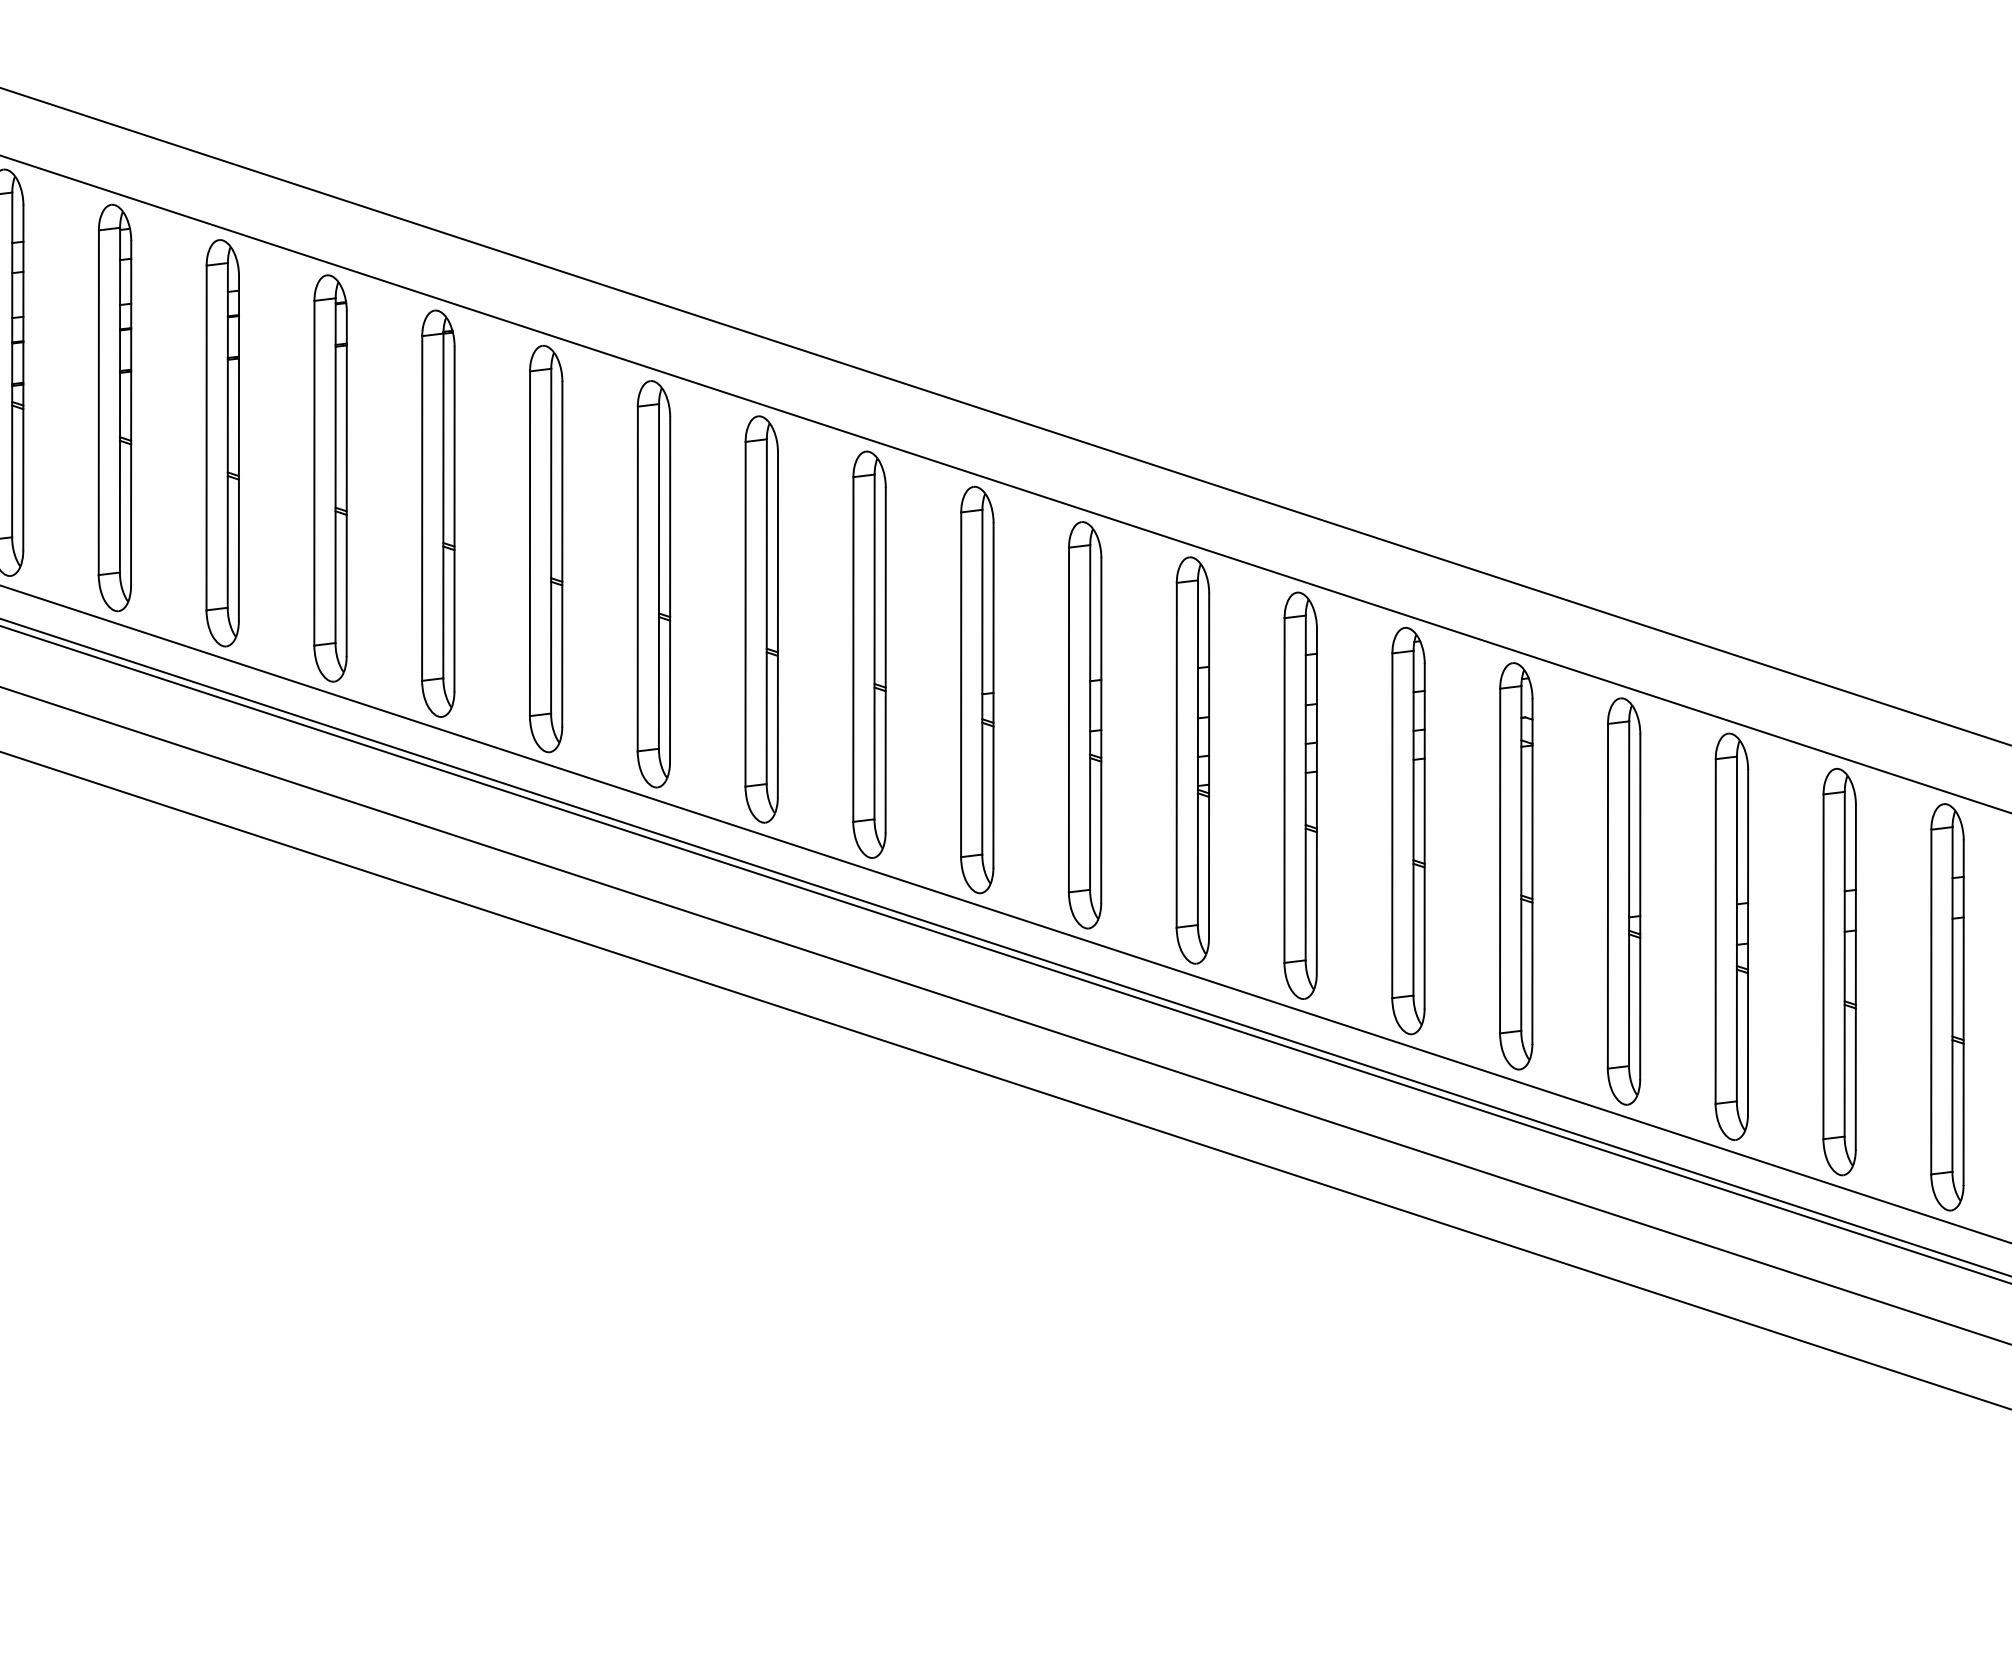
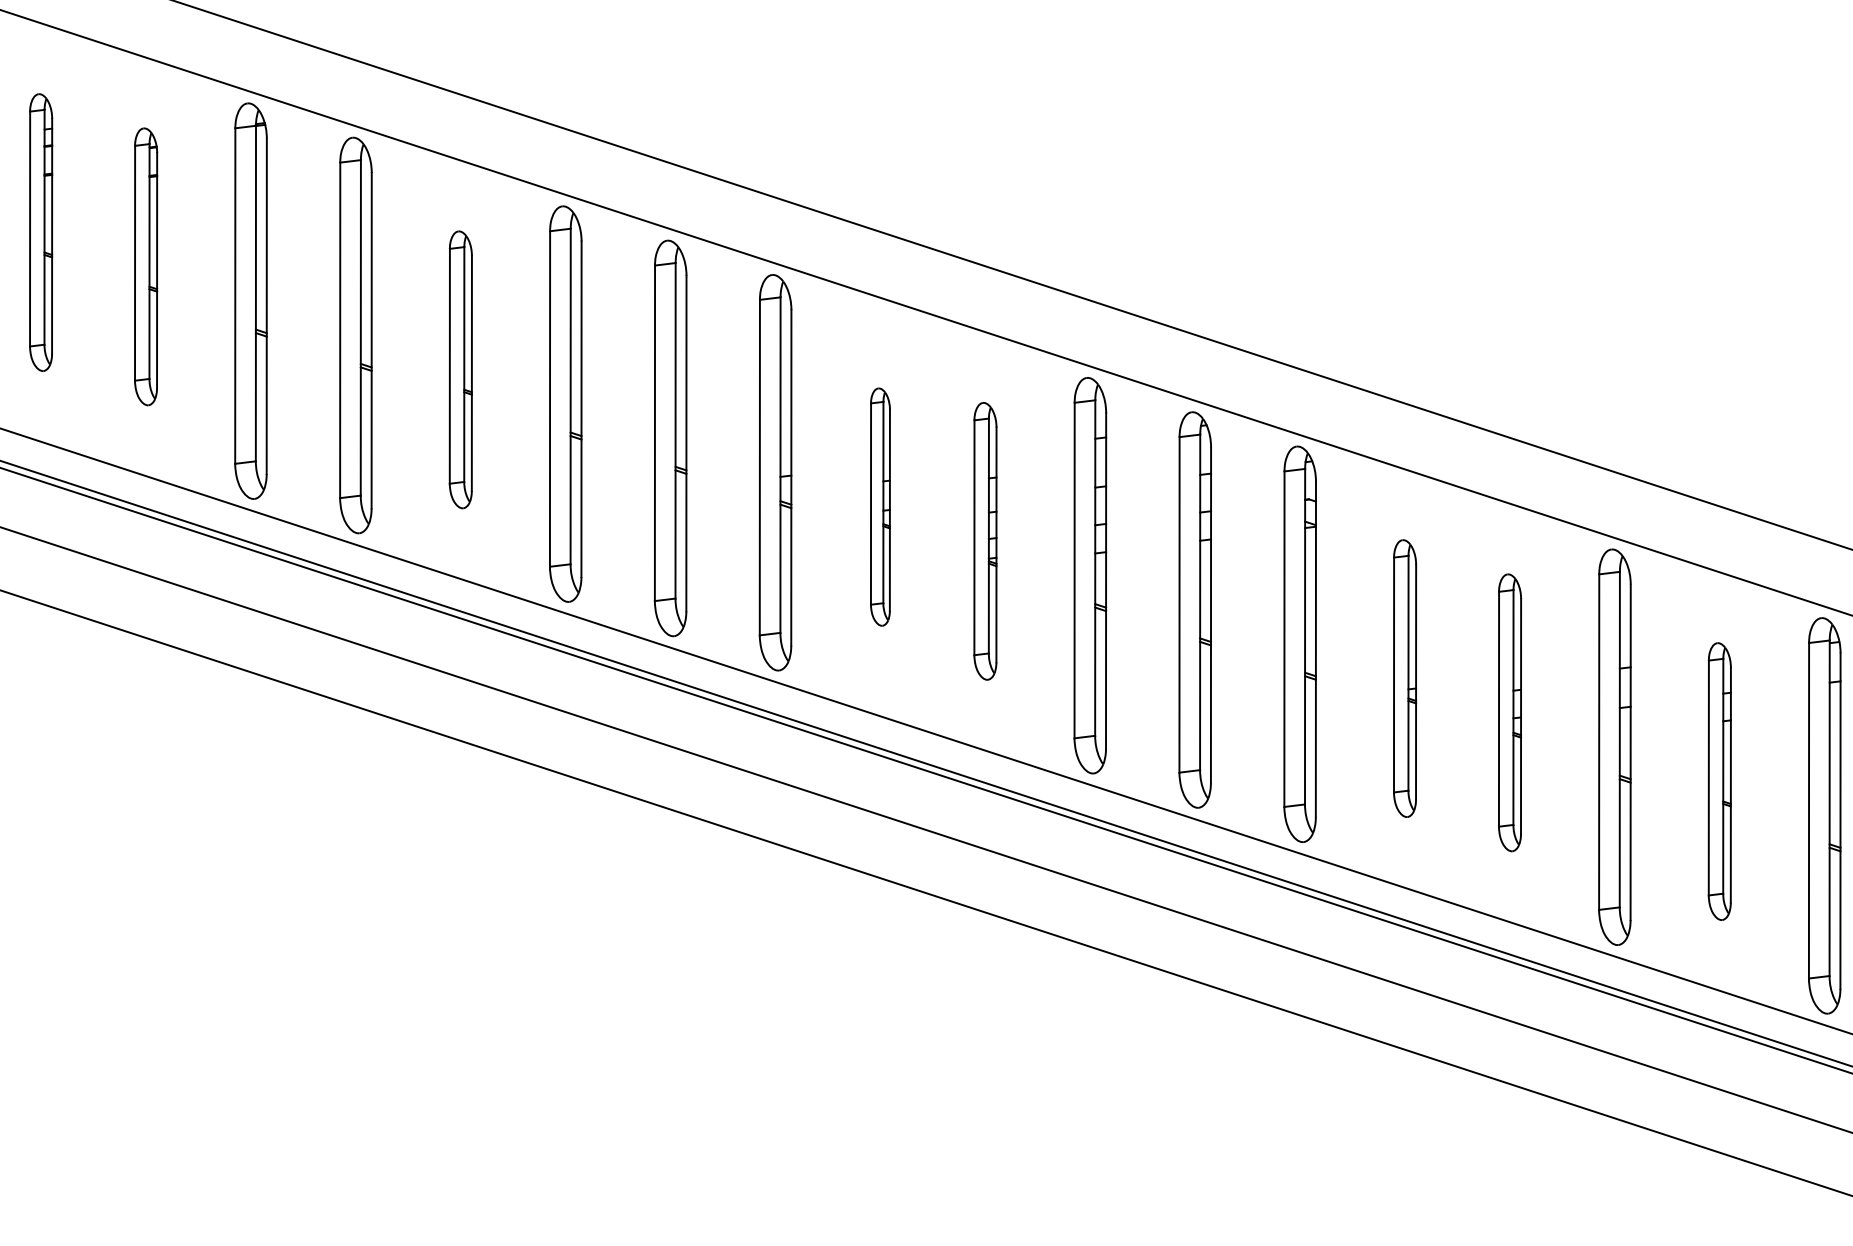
part: (222, 443) -> (40, 232), size x0.7
part: (330, 478) -> (146, 266), size x0.7
part: (653, 584) -> (460, 370), size x0.7
part: (1084, 725) -> (879, 507), size x0.6
part: (1192, 760) -> (985, 541), size x0.7
part: (1623, 901) -> (1404, 678), size x0.7
part: (1731, 936) -> (1509, 712), size x0.7
part: (1947, 1007) -> (1719, 781), size x0.7

